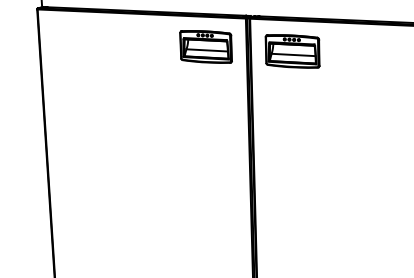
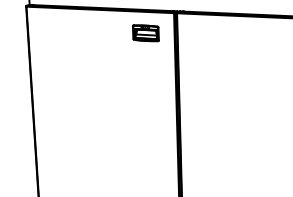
part: (205, 47) -> (145, 33), size x0.7
part: (293, 51) -> (207, 36), removed

